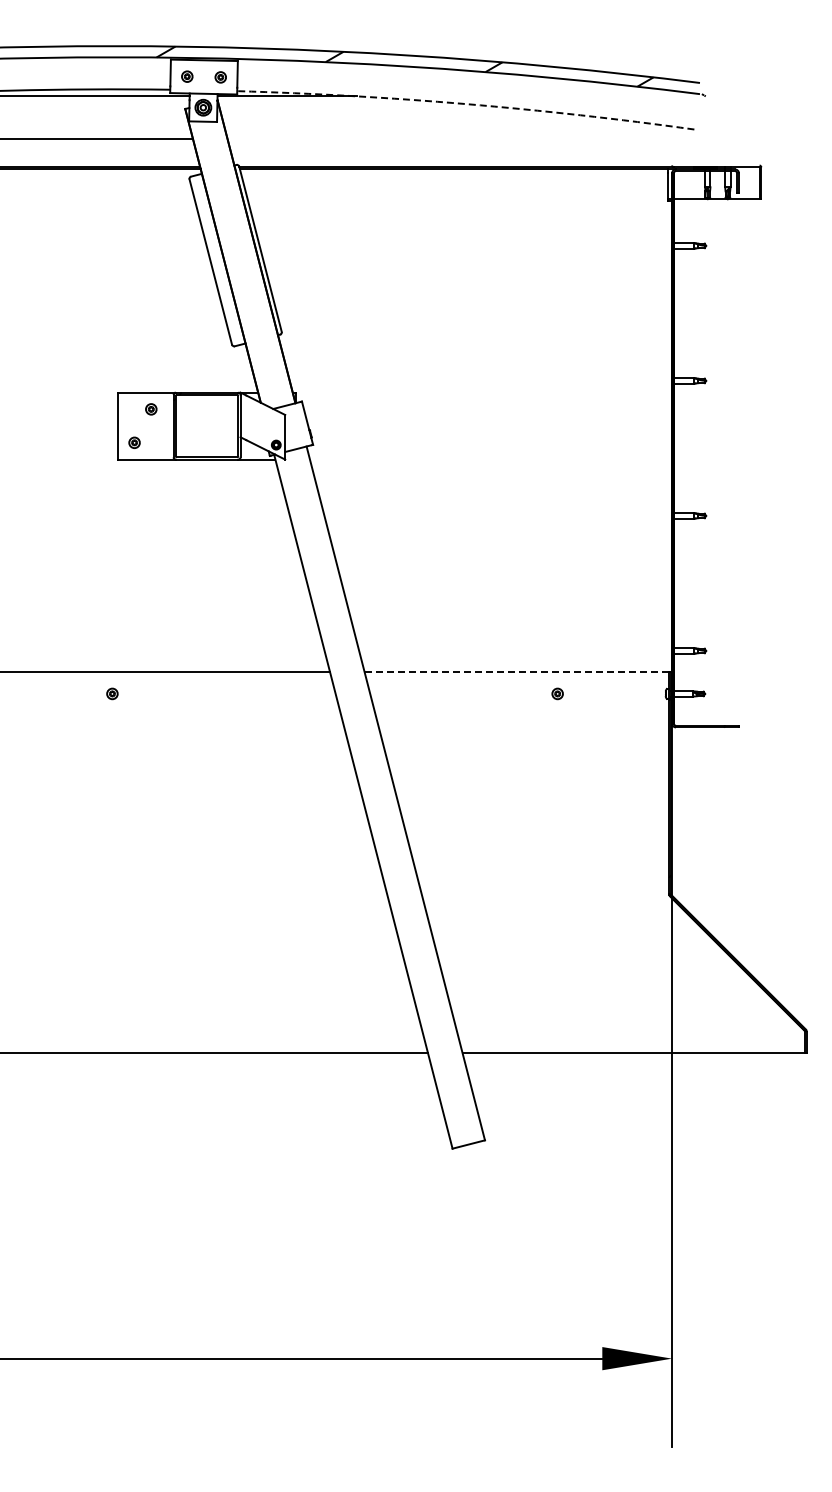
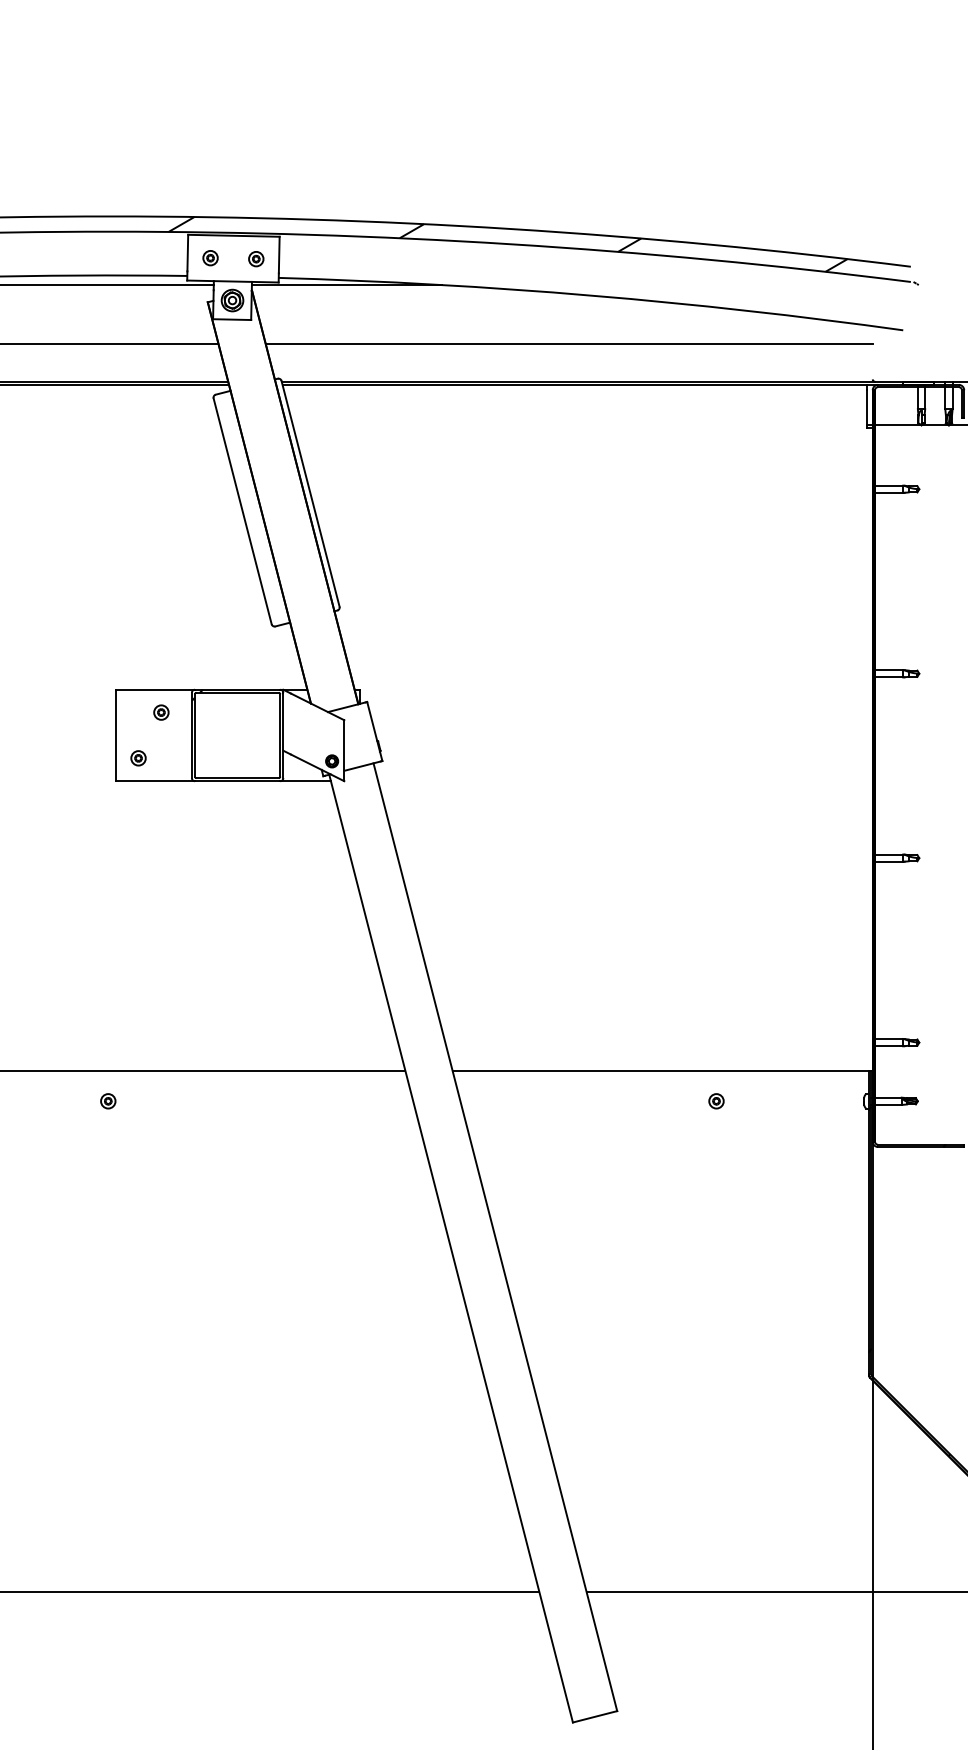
arc: (466, 104) -> (591, 296), dashed -> solid
line: (449, 139) -> (568, 343), added
line: (516, 671) -> (660, 1070), dashed -> solid

